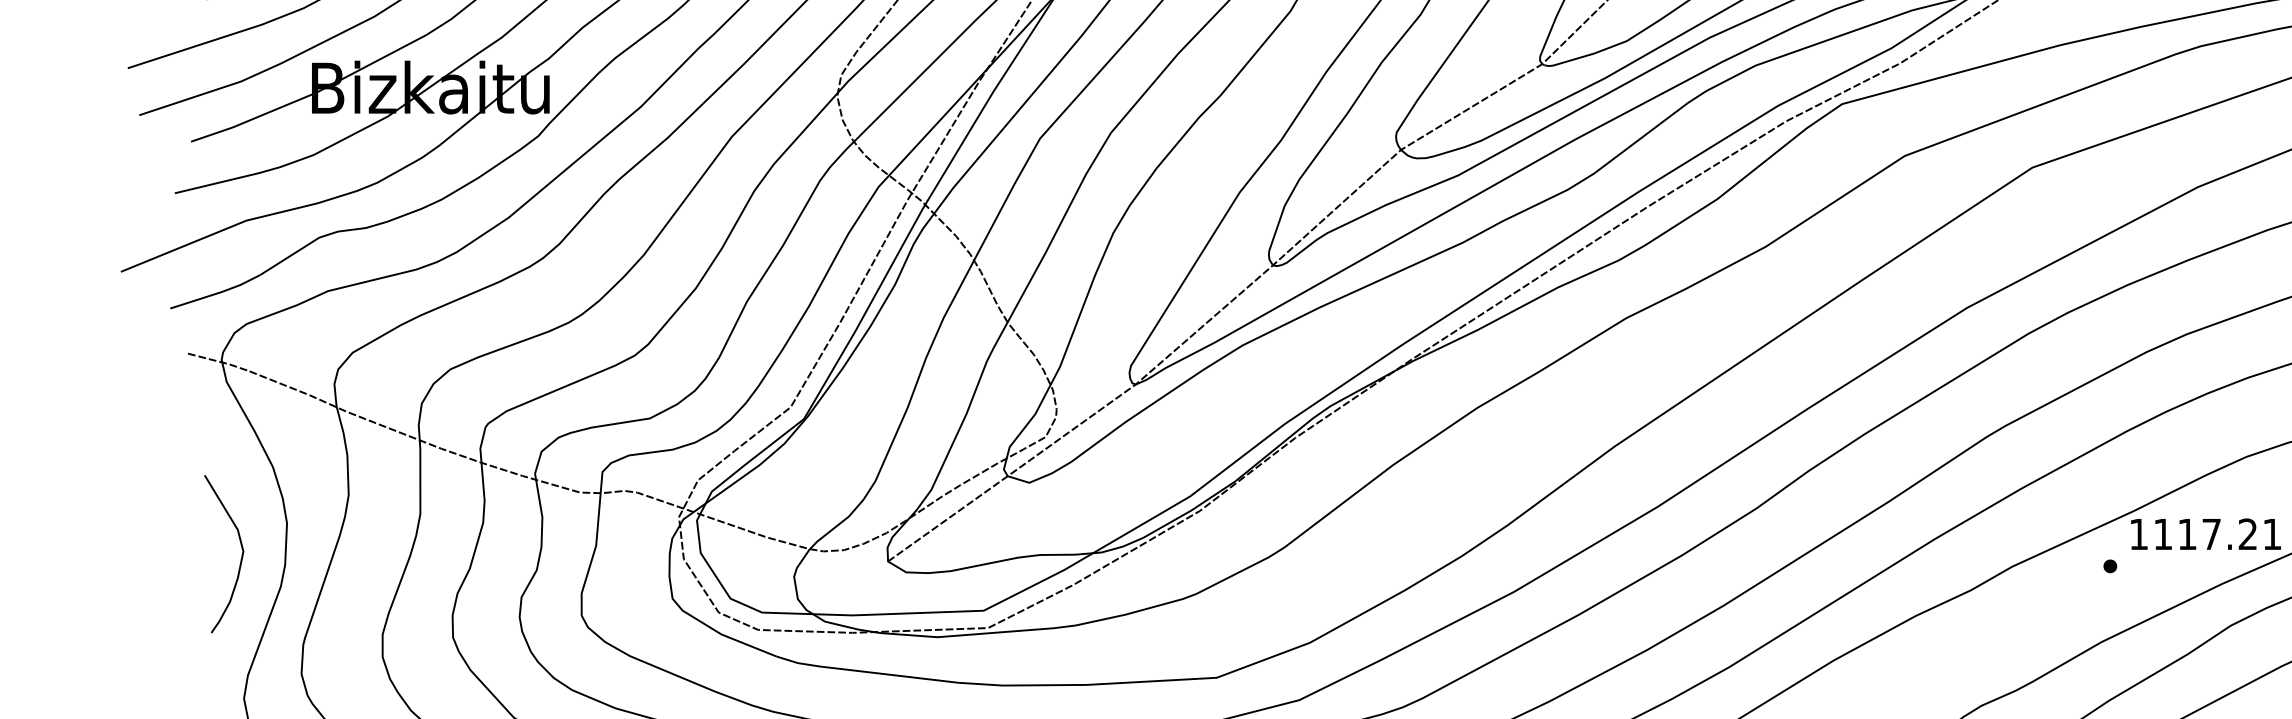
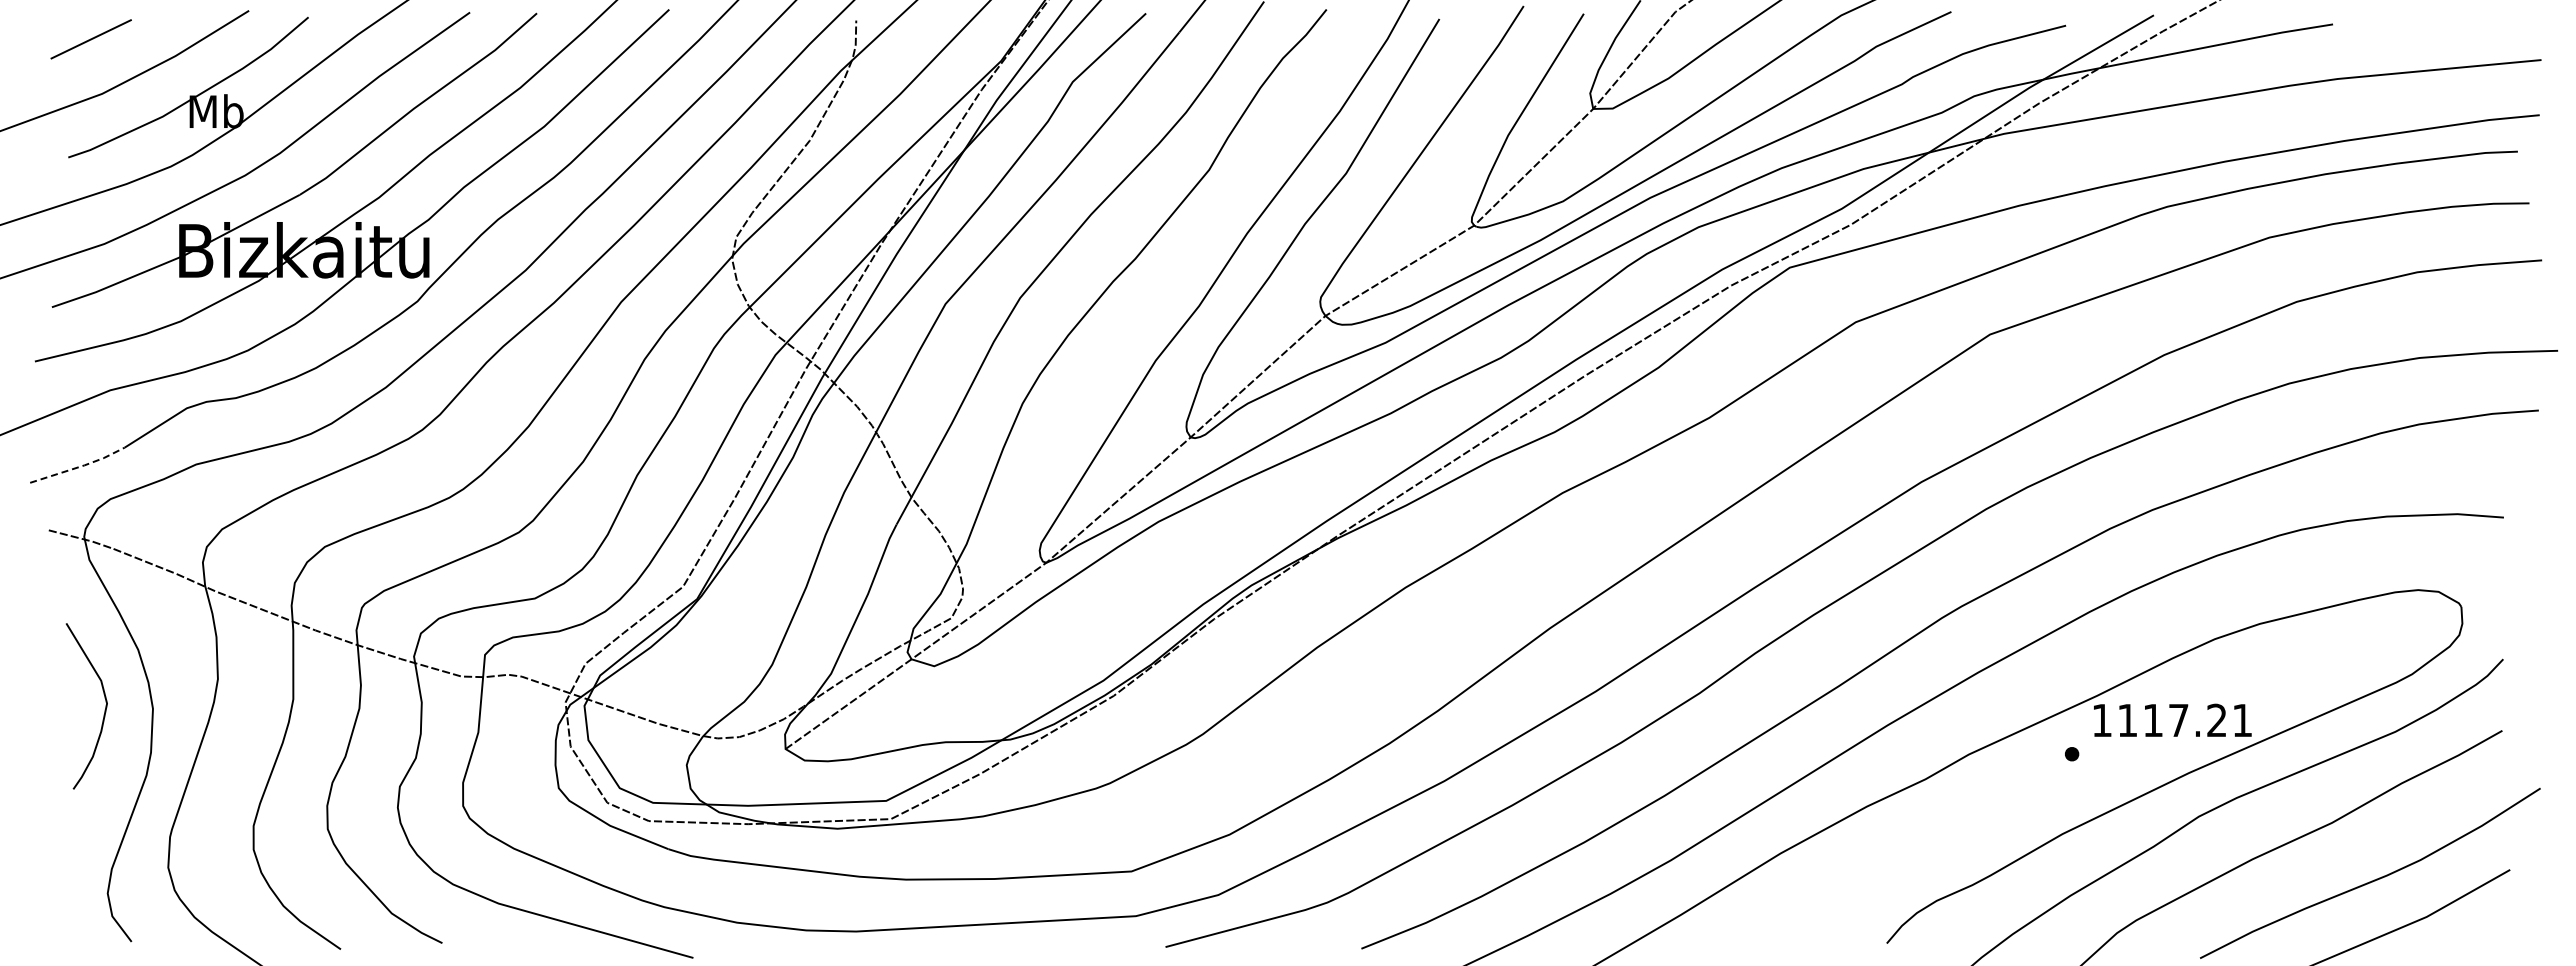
line: (217, 293) -> (79, 466), solid -> dashed
curve: (240, 558) -> (104, 710), moved

